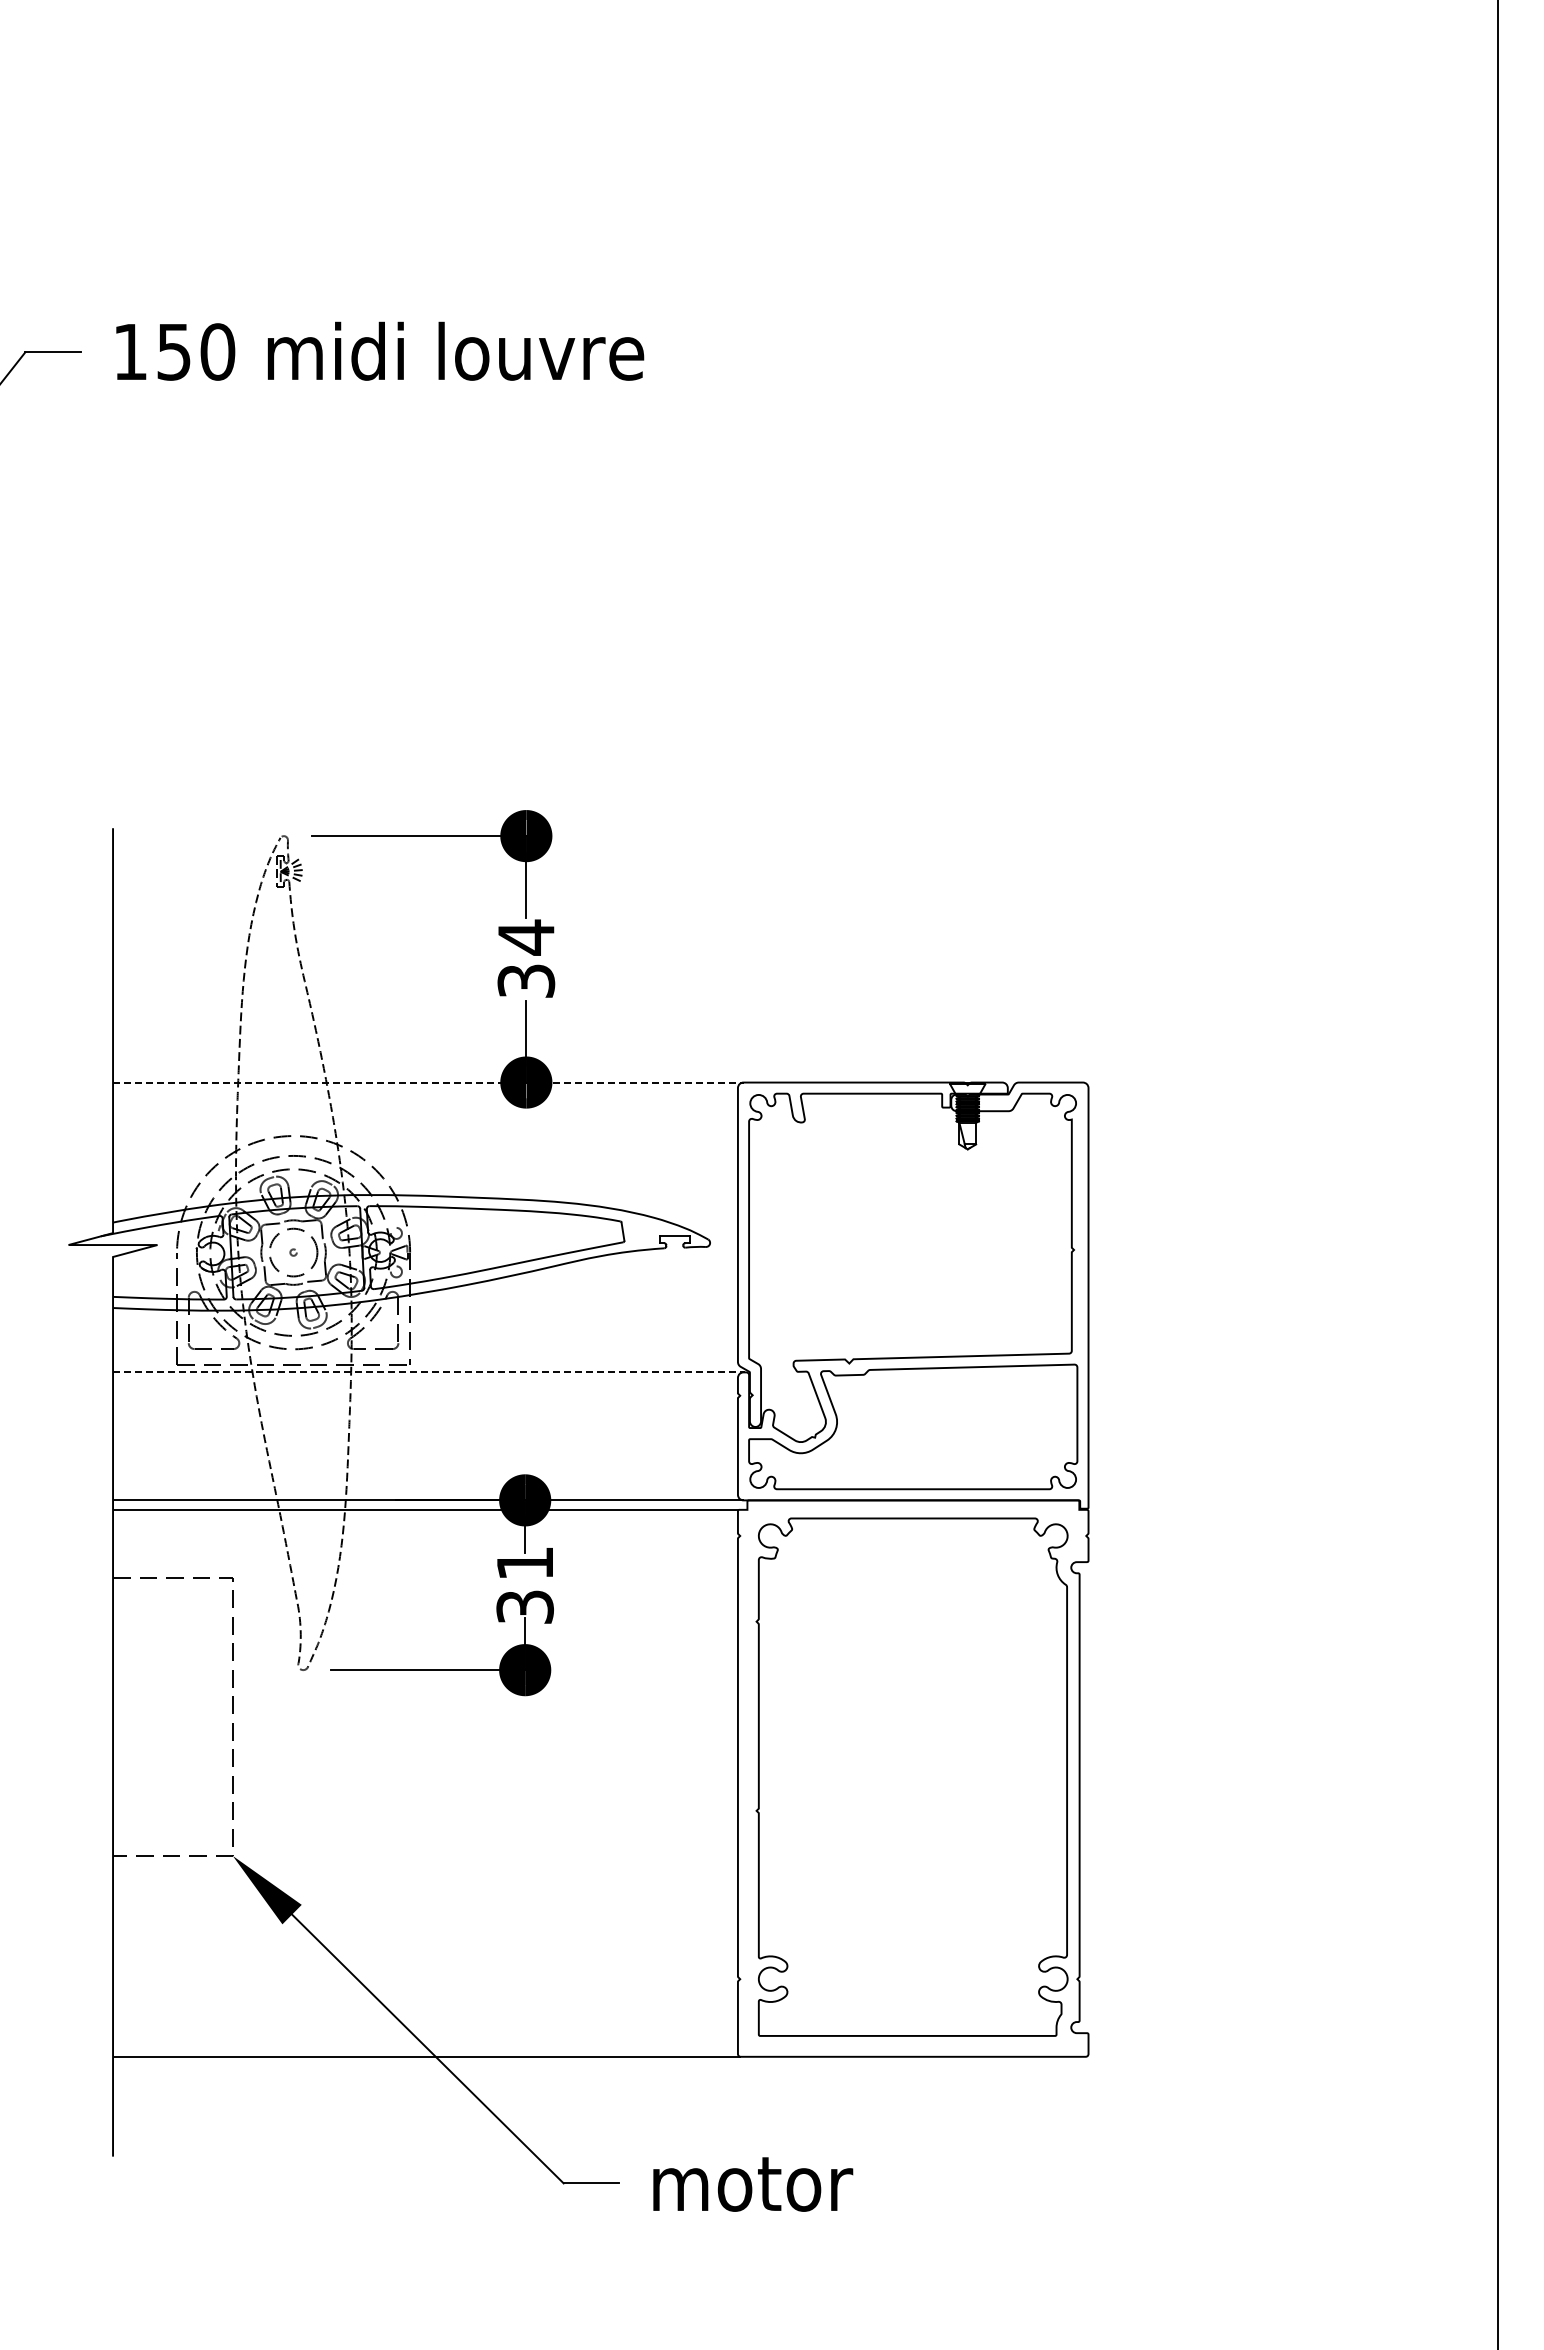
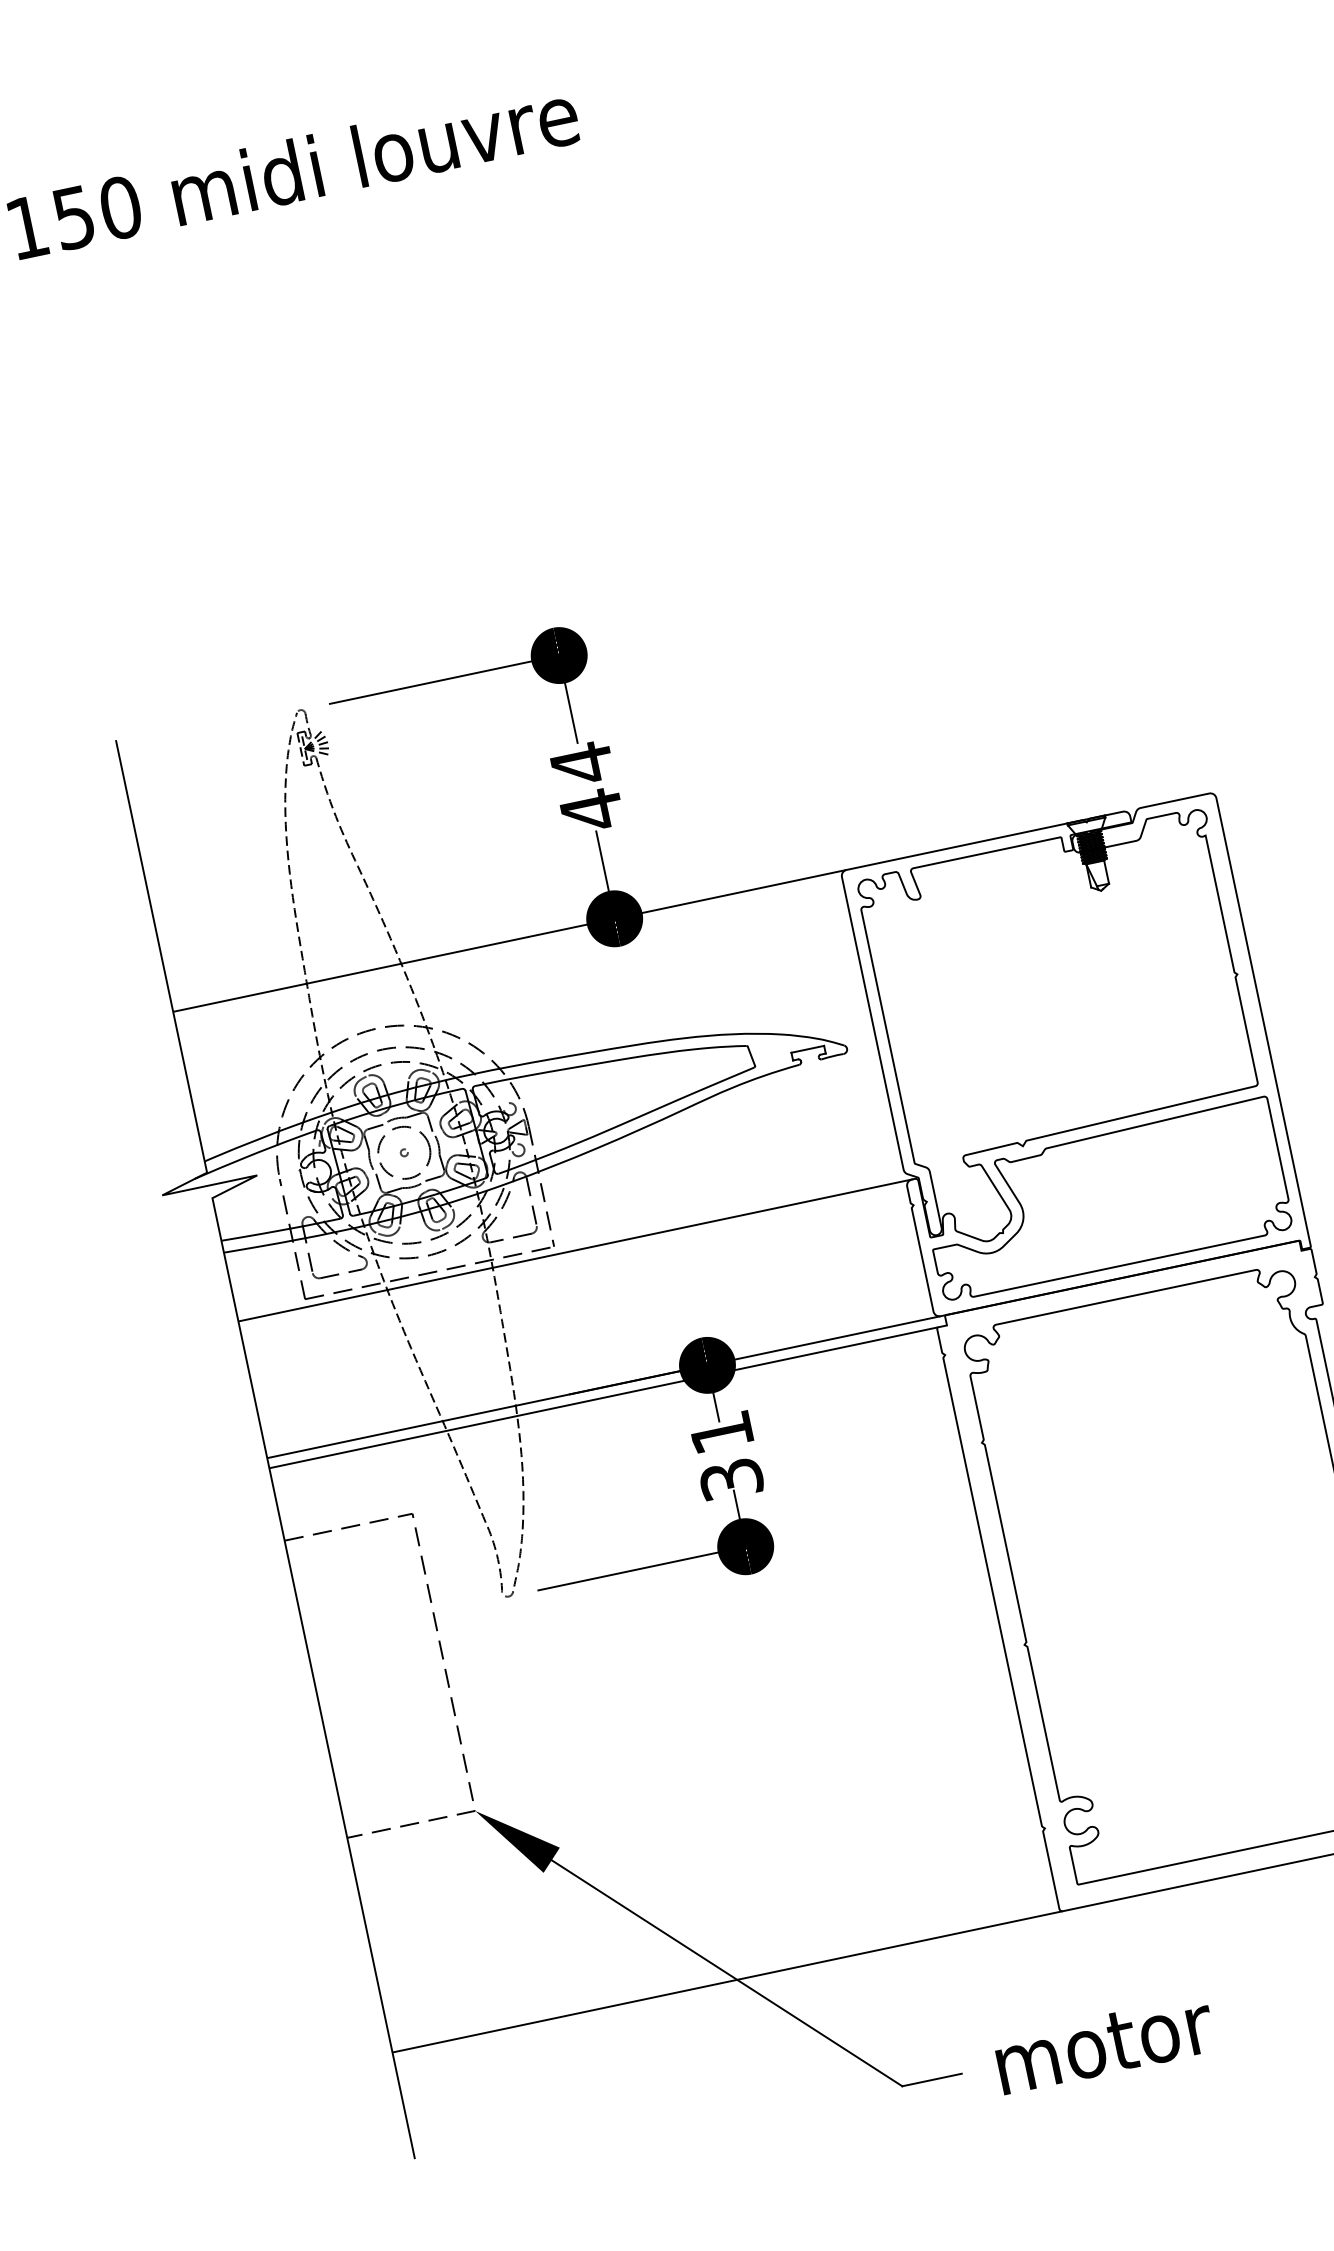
text: (526, 981) -> (592, 810), 34 -> 44
line: (428, 1082) -> (510, 940), dashed -> solid
line: (428, 1372) -> (575, 1250), dashed -> solid

